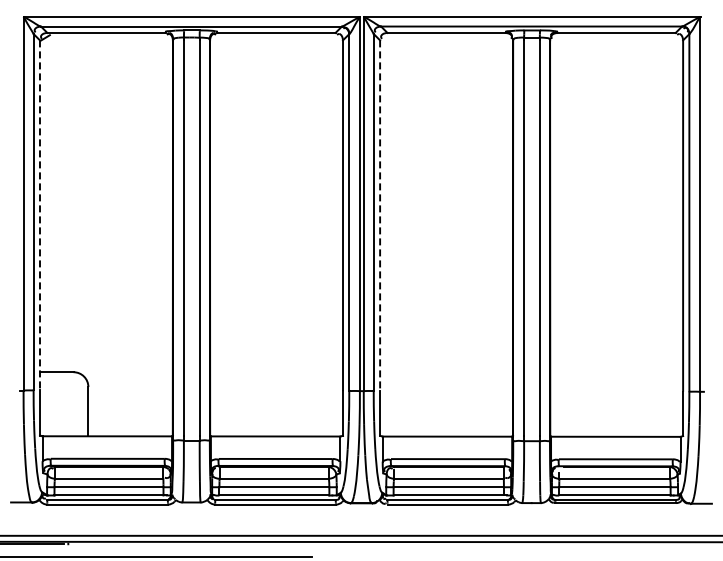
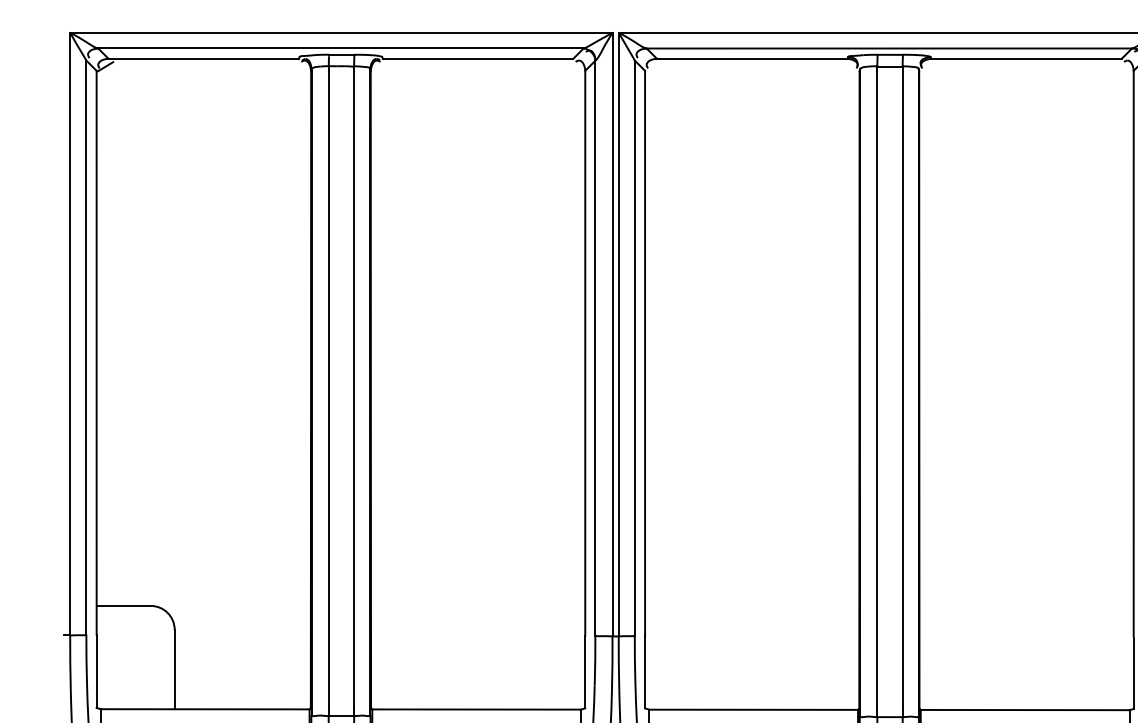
line: (39, 215) -> (95, 353), dashed -> solid
line: (380, 216) -> (645, 354), dashed -> solid

